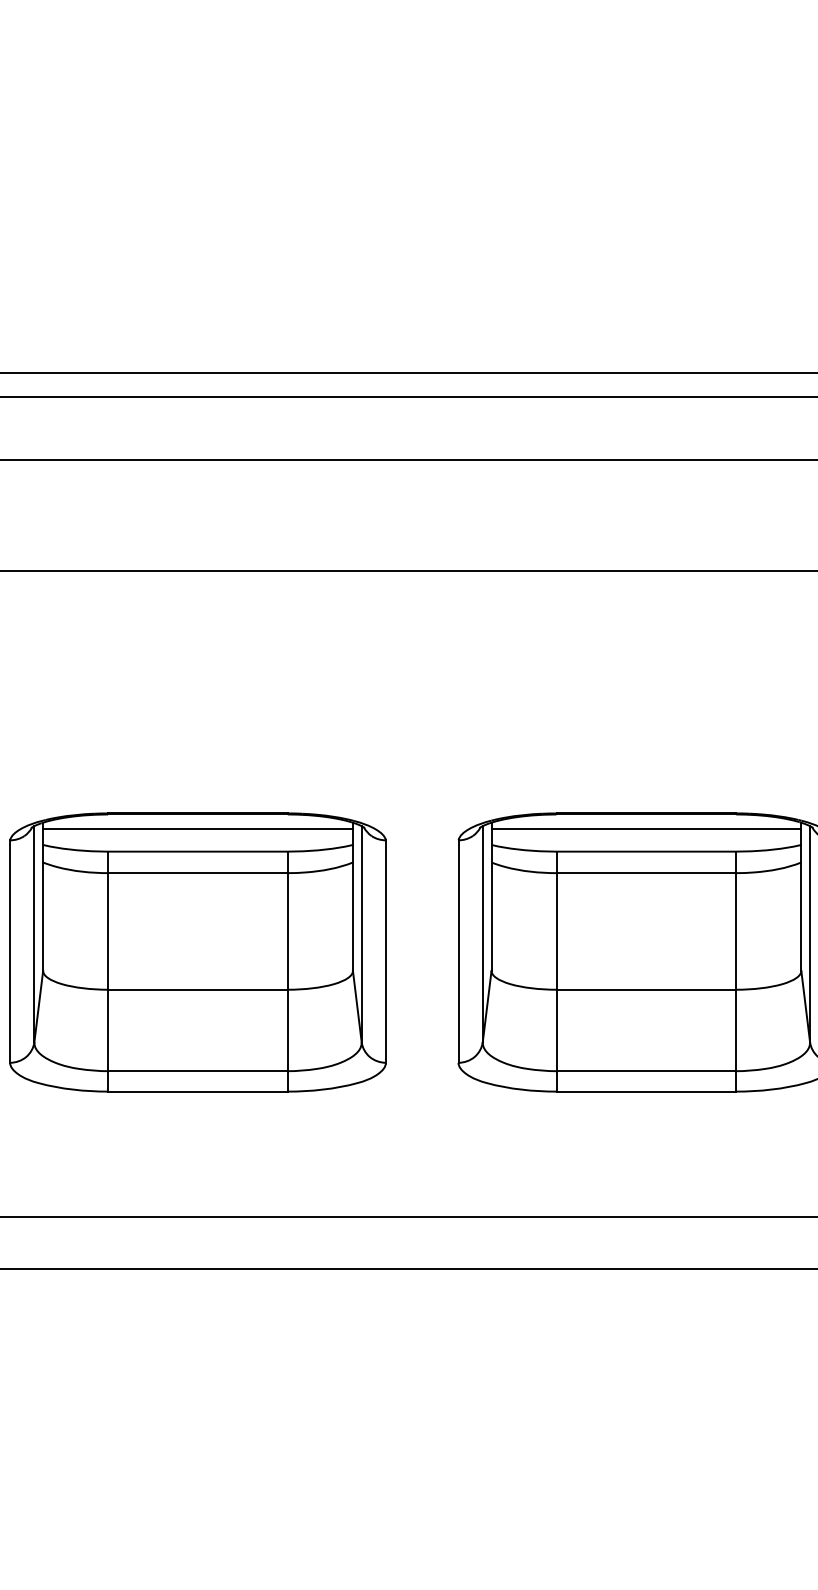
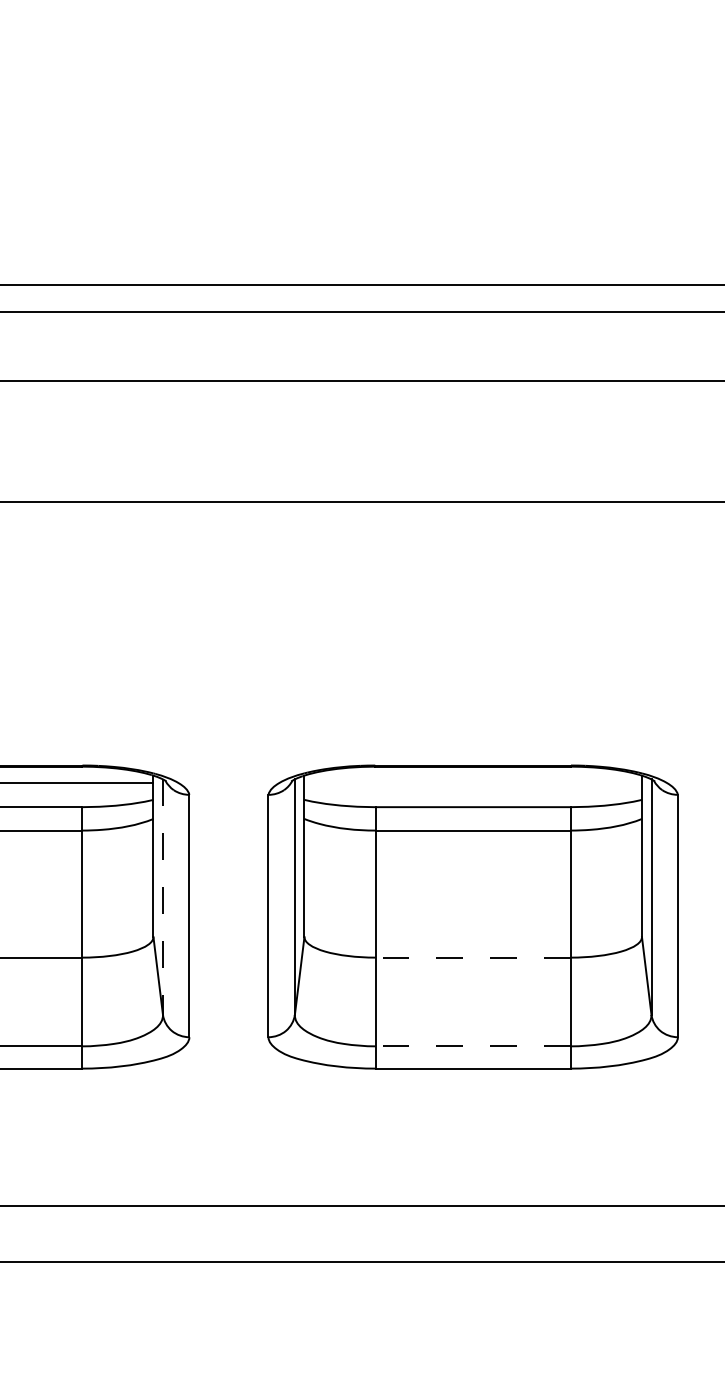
line: (646, 829) -> (473, 783), removed
line: (361, 934) -> (162, 897), solid -> dashed
line: (646, 989) -> (473, 957), solid -> dashed
line: (646, 1071) -> (473, 1046), solid -> dashed

